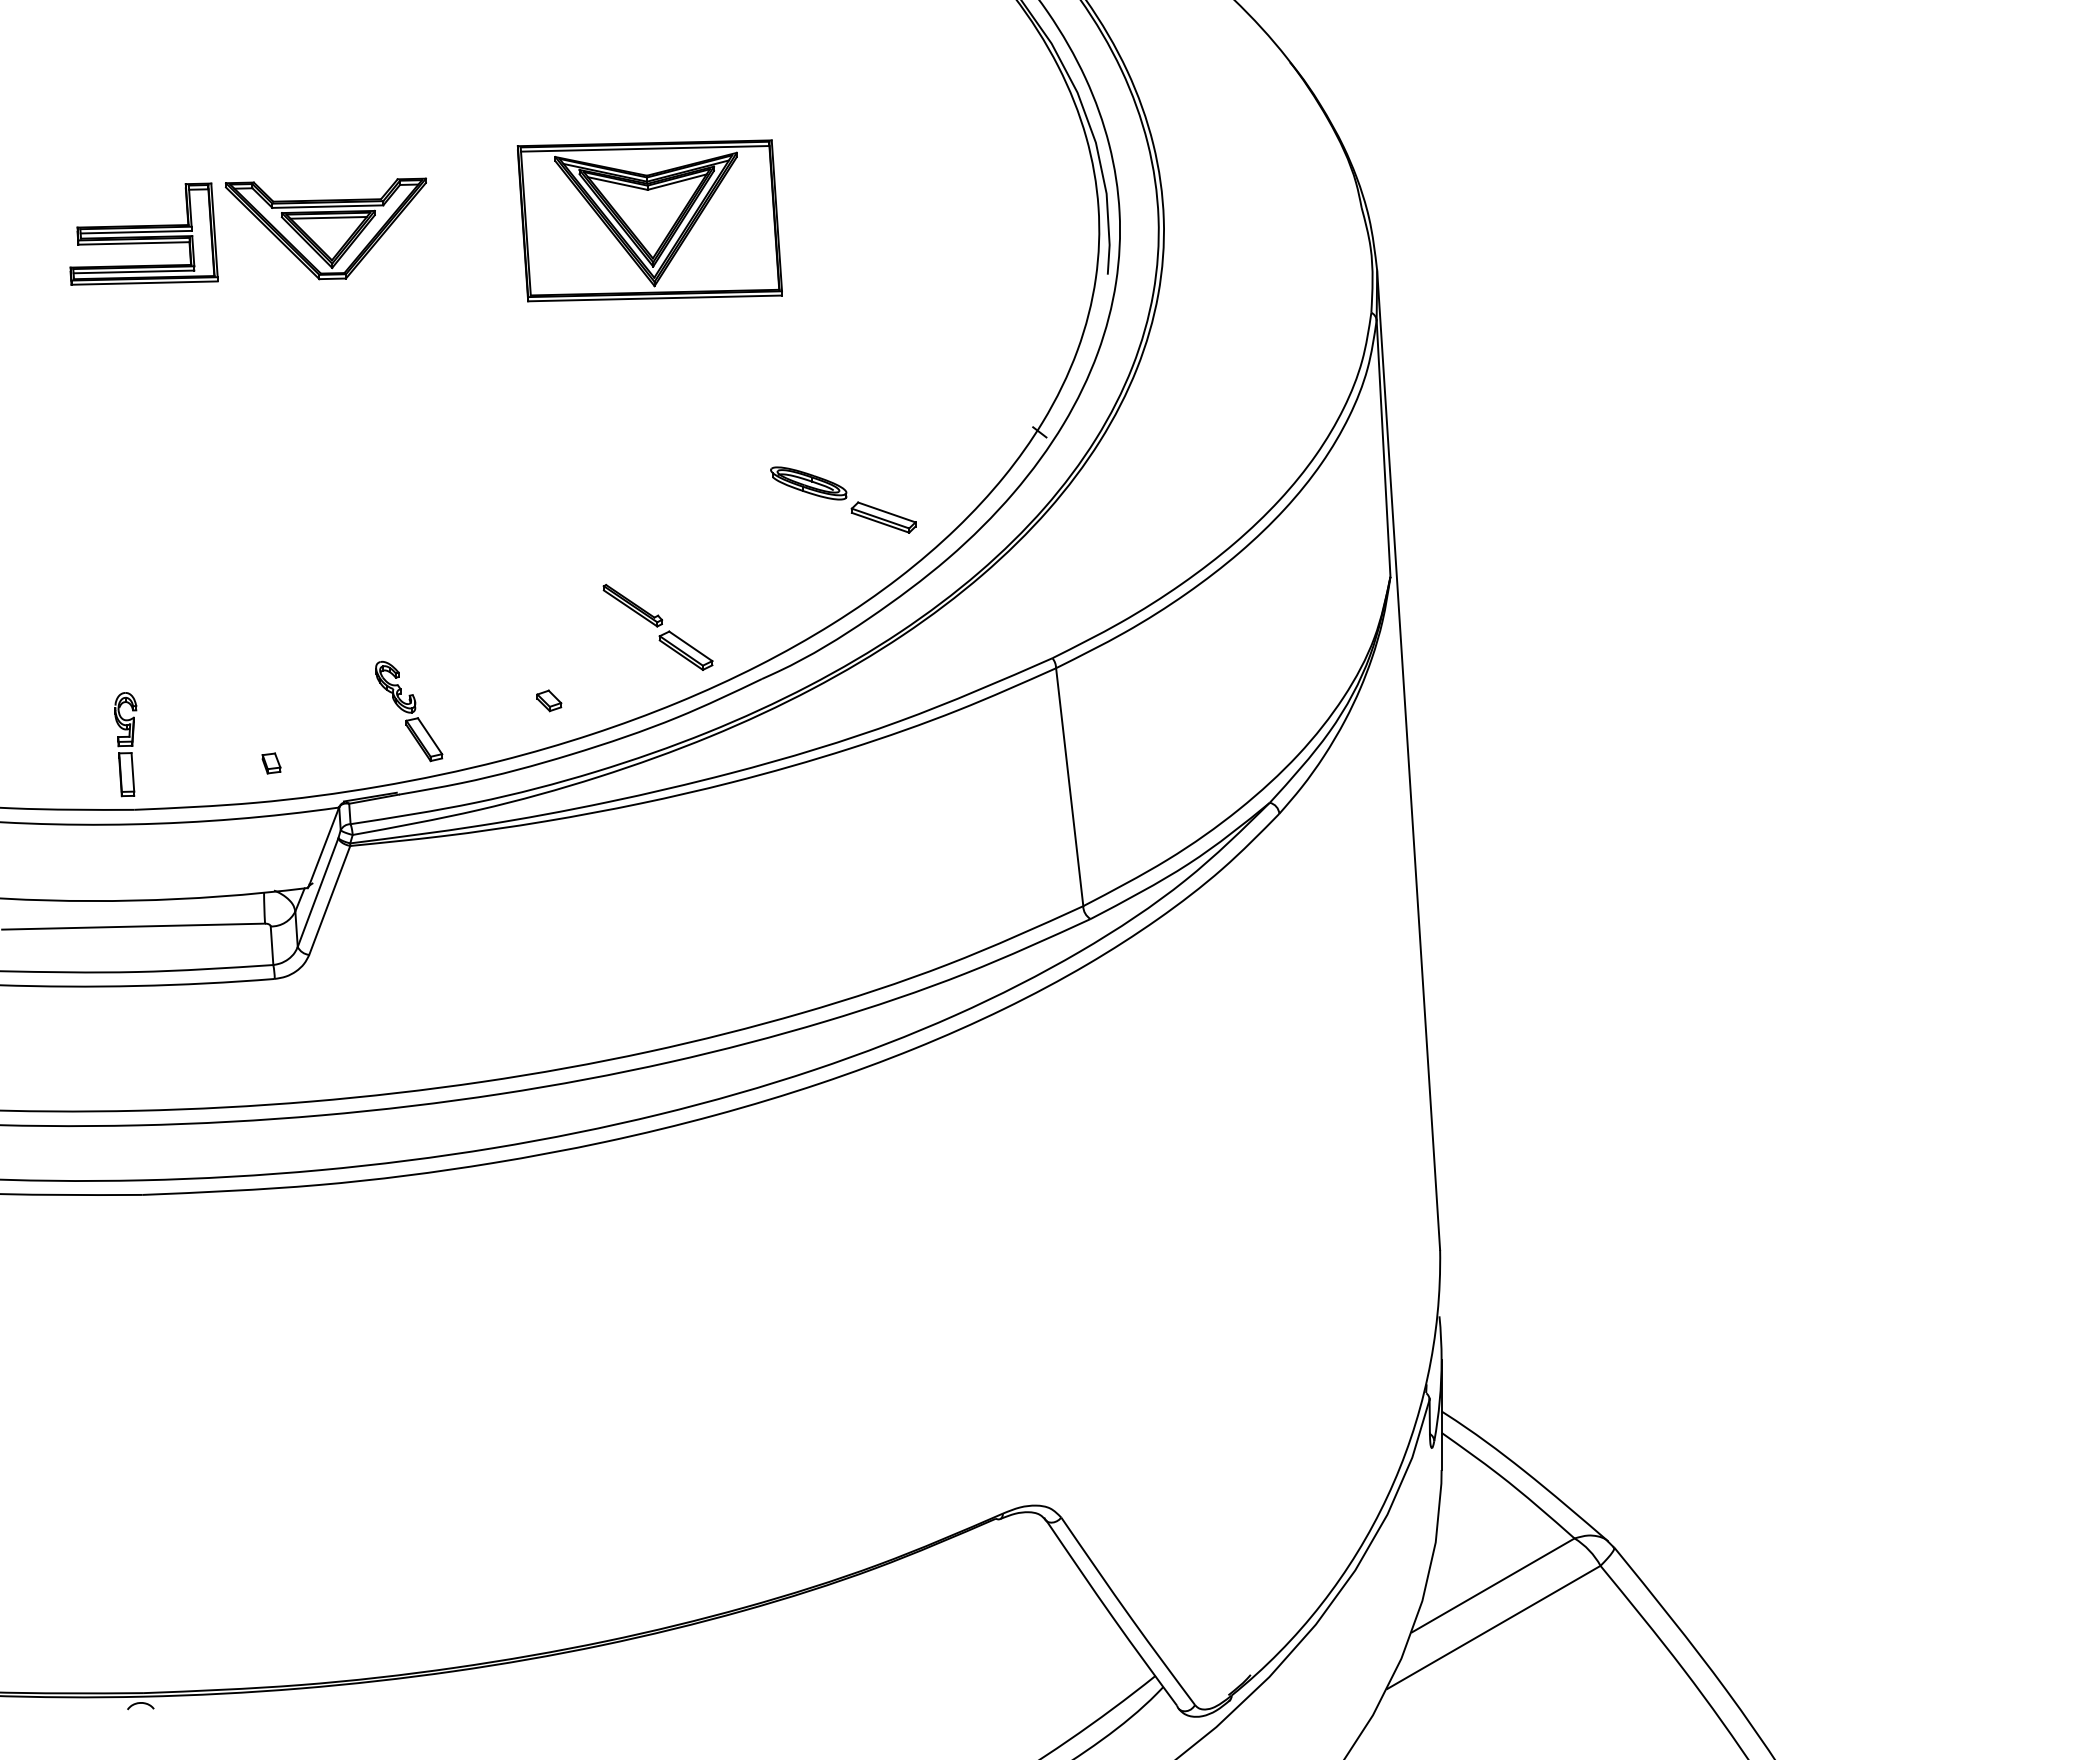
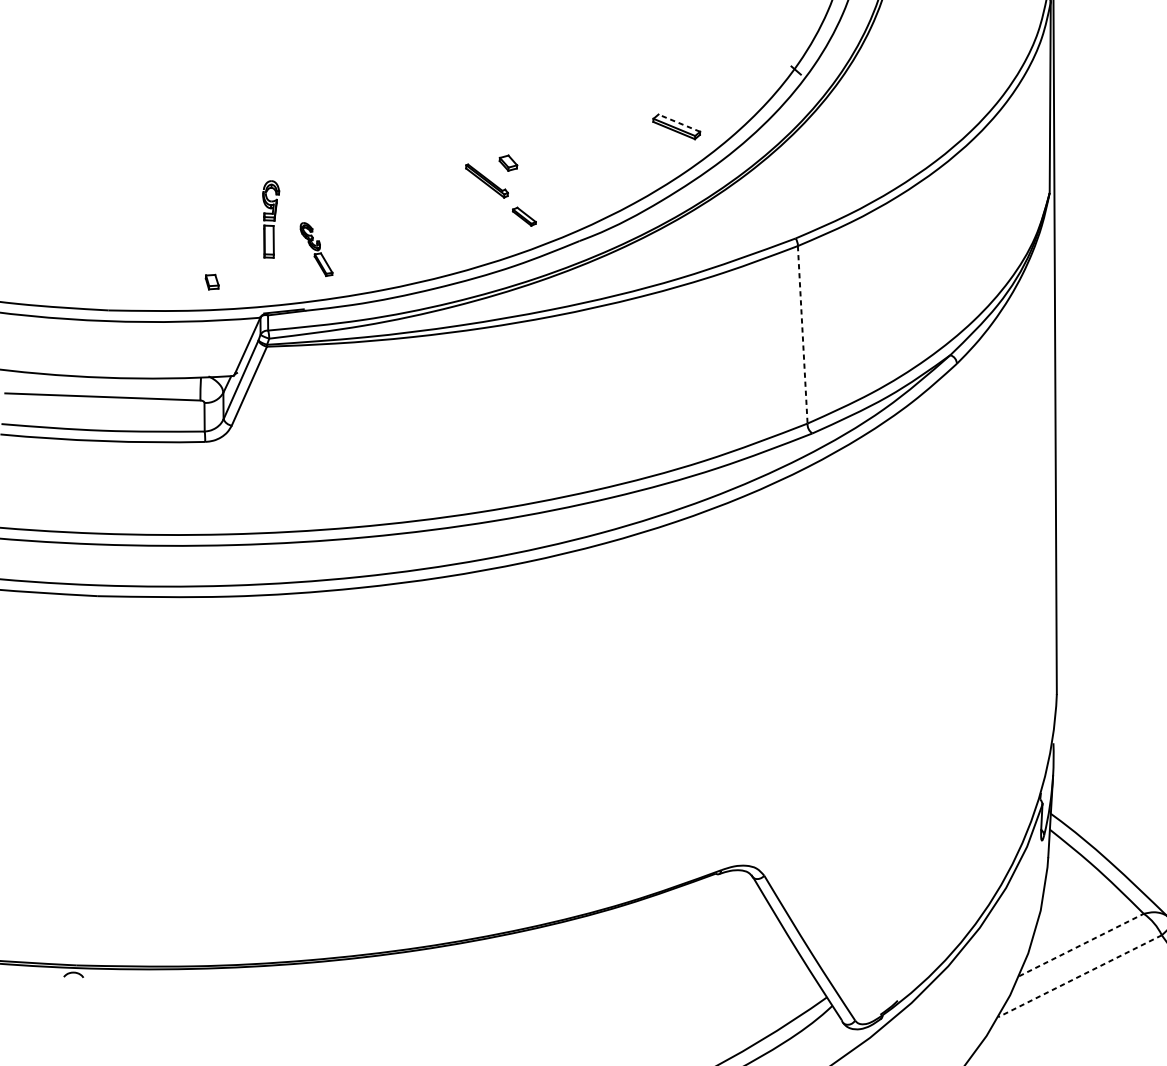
part: (808, 483) -> (622, 98), removed
line: (886, 512) -> (679, 123), solid -> dashed
part: (685, 650) -> (524, 216), size x0.6
part: (549, 700) -> (508, 162), moved
part: (409, 711) -> (316, 249), size x0.7
part: (125, 744) -> (269, 219), moved
line: (1069, 787) -> (802, 335), solid -> dashed
line: (1493, 1585) -> (1081, 945), solid -> dashed
line: (1493, 1627) -> (1079, 976), solid -> dashed

